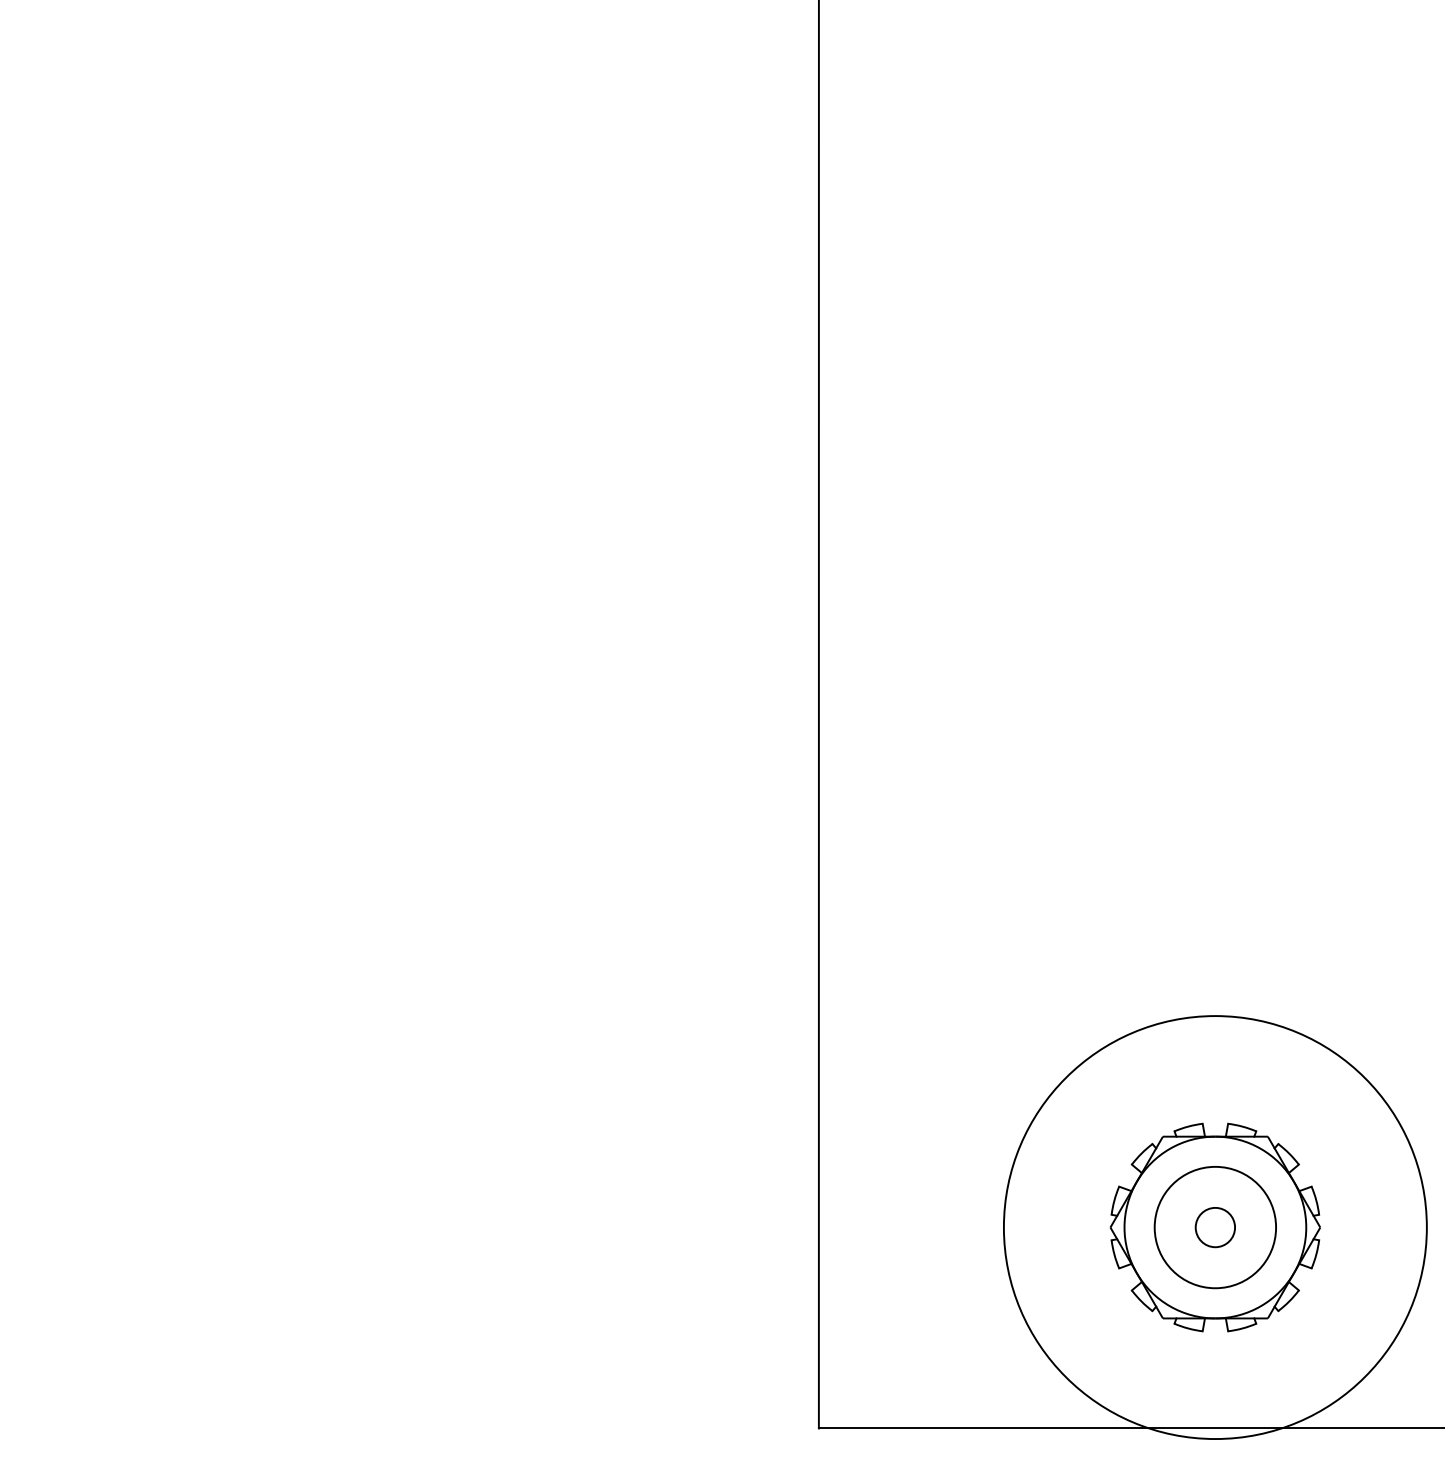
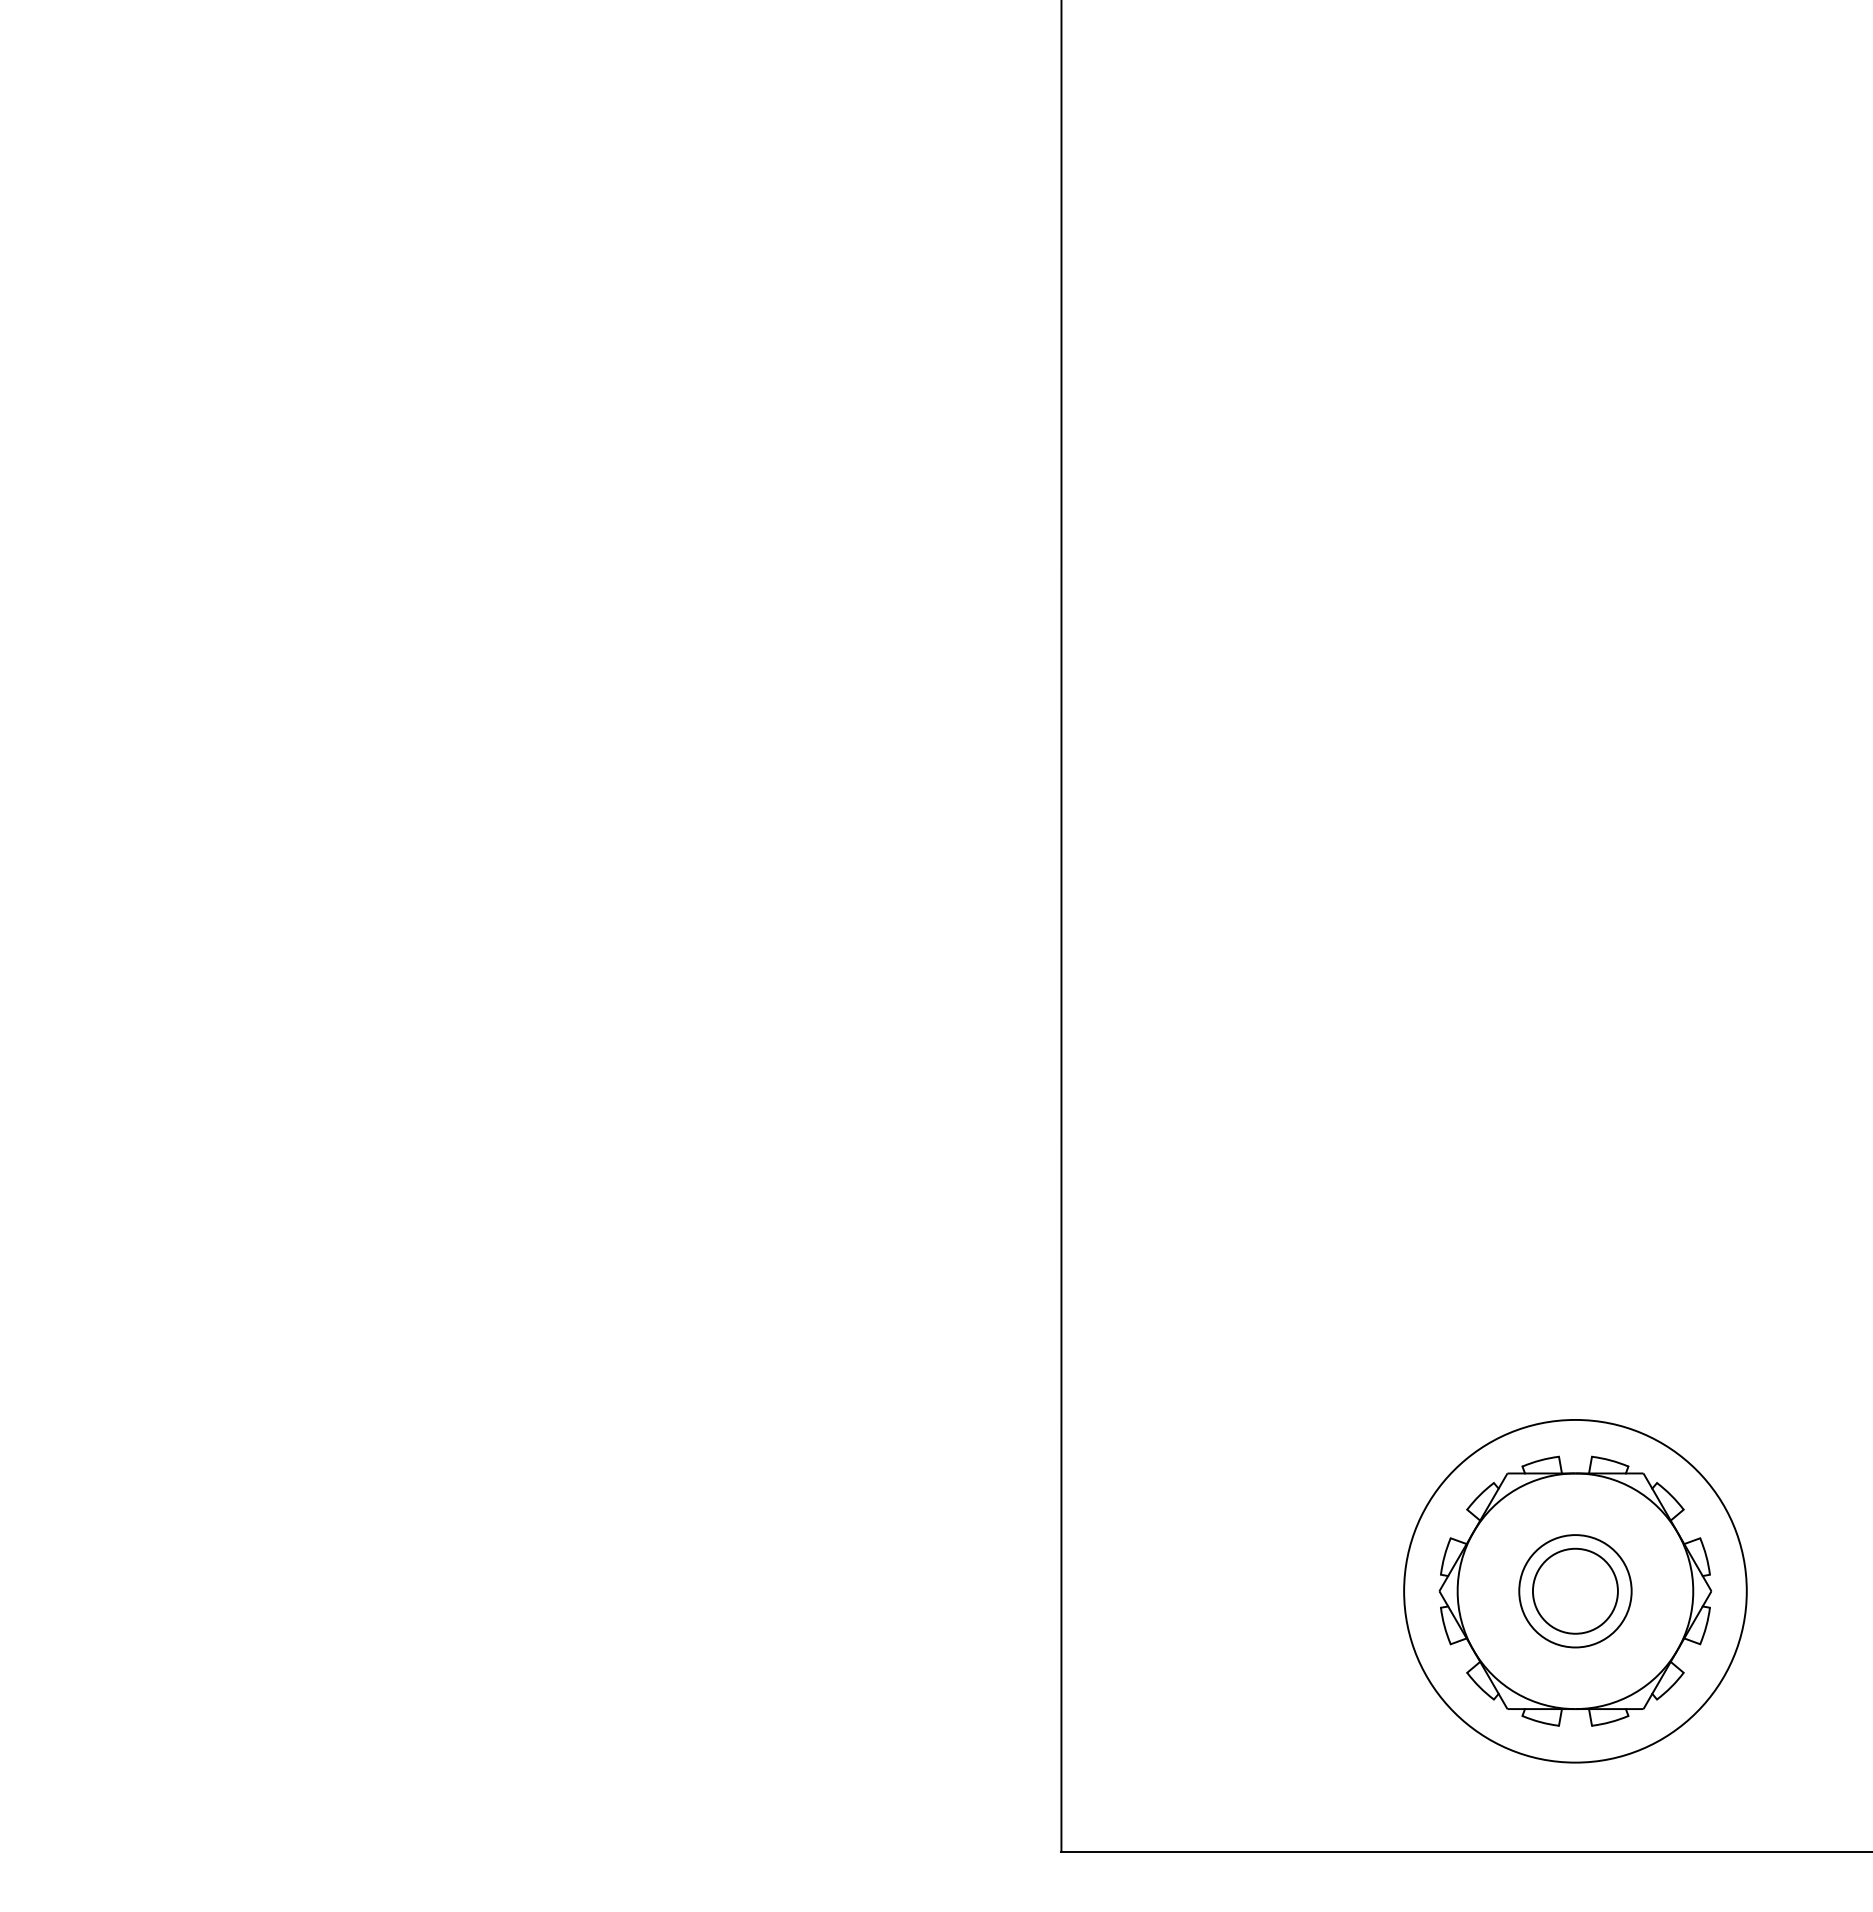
circle: (1214, 1226) -> (1574, 1590), size x1.67
circle: (1215, 1226) -> (1575, 1590), size x0.62
circle: (1215, 1227) -> (1575, 1591), size x0.71

